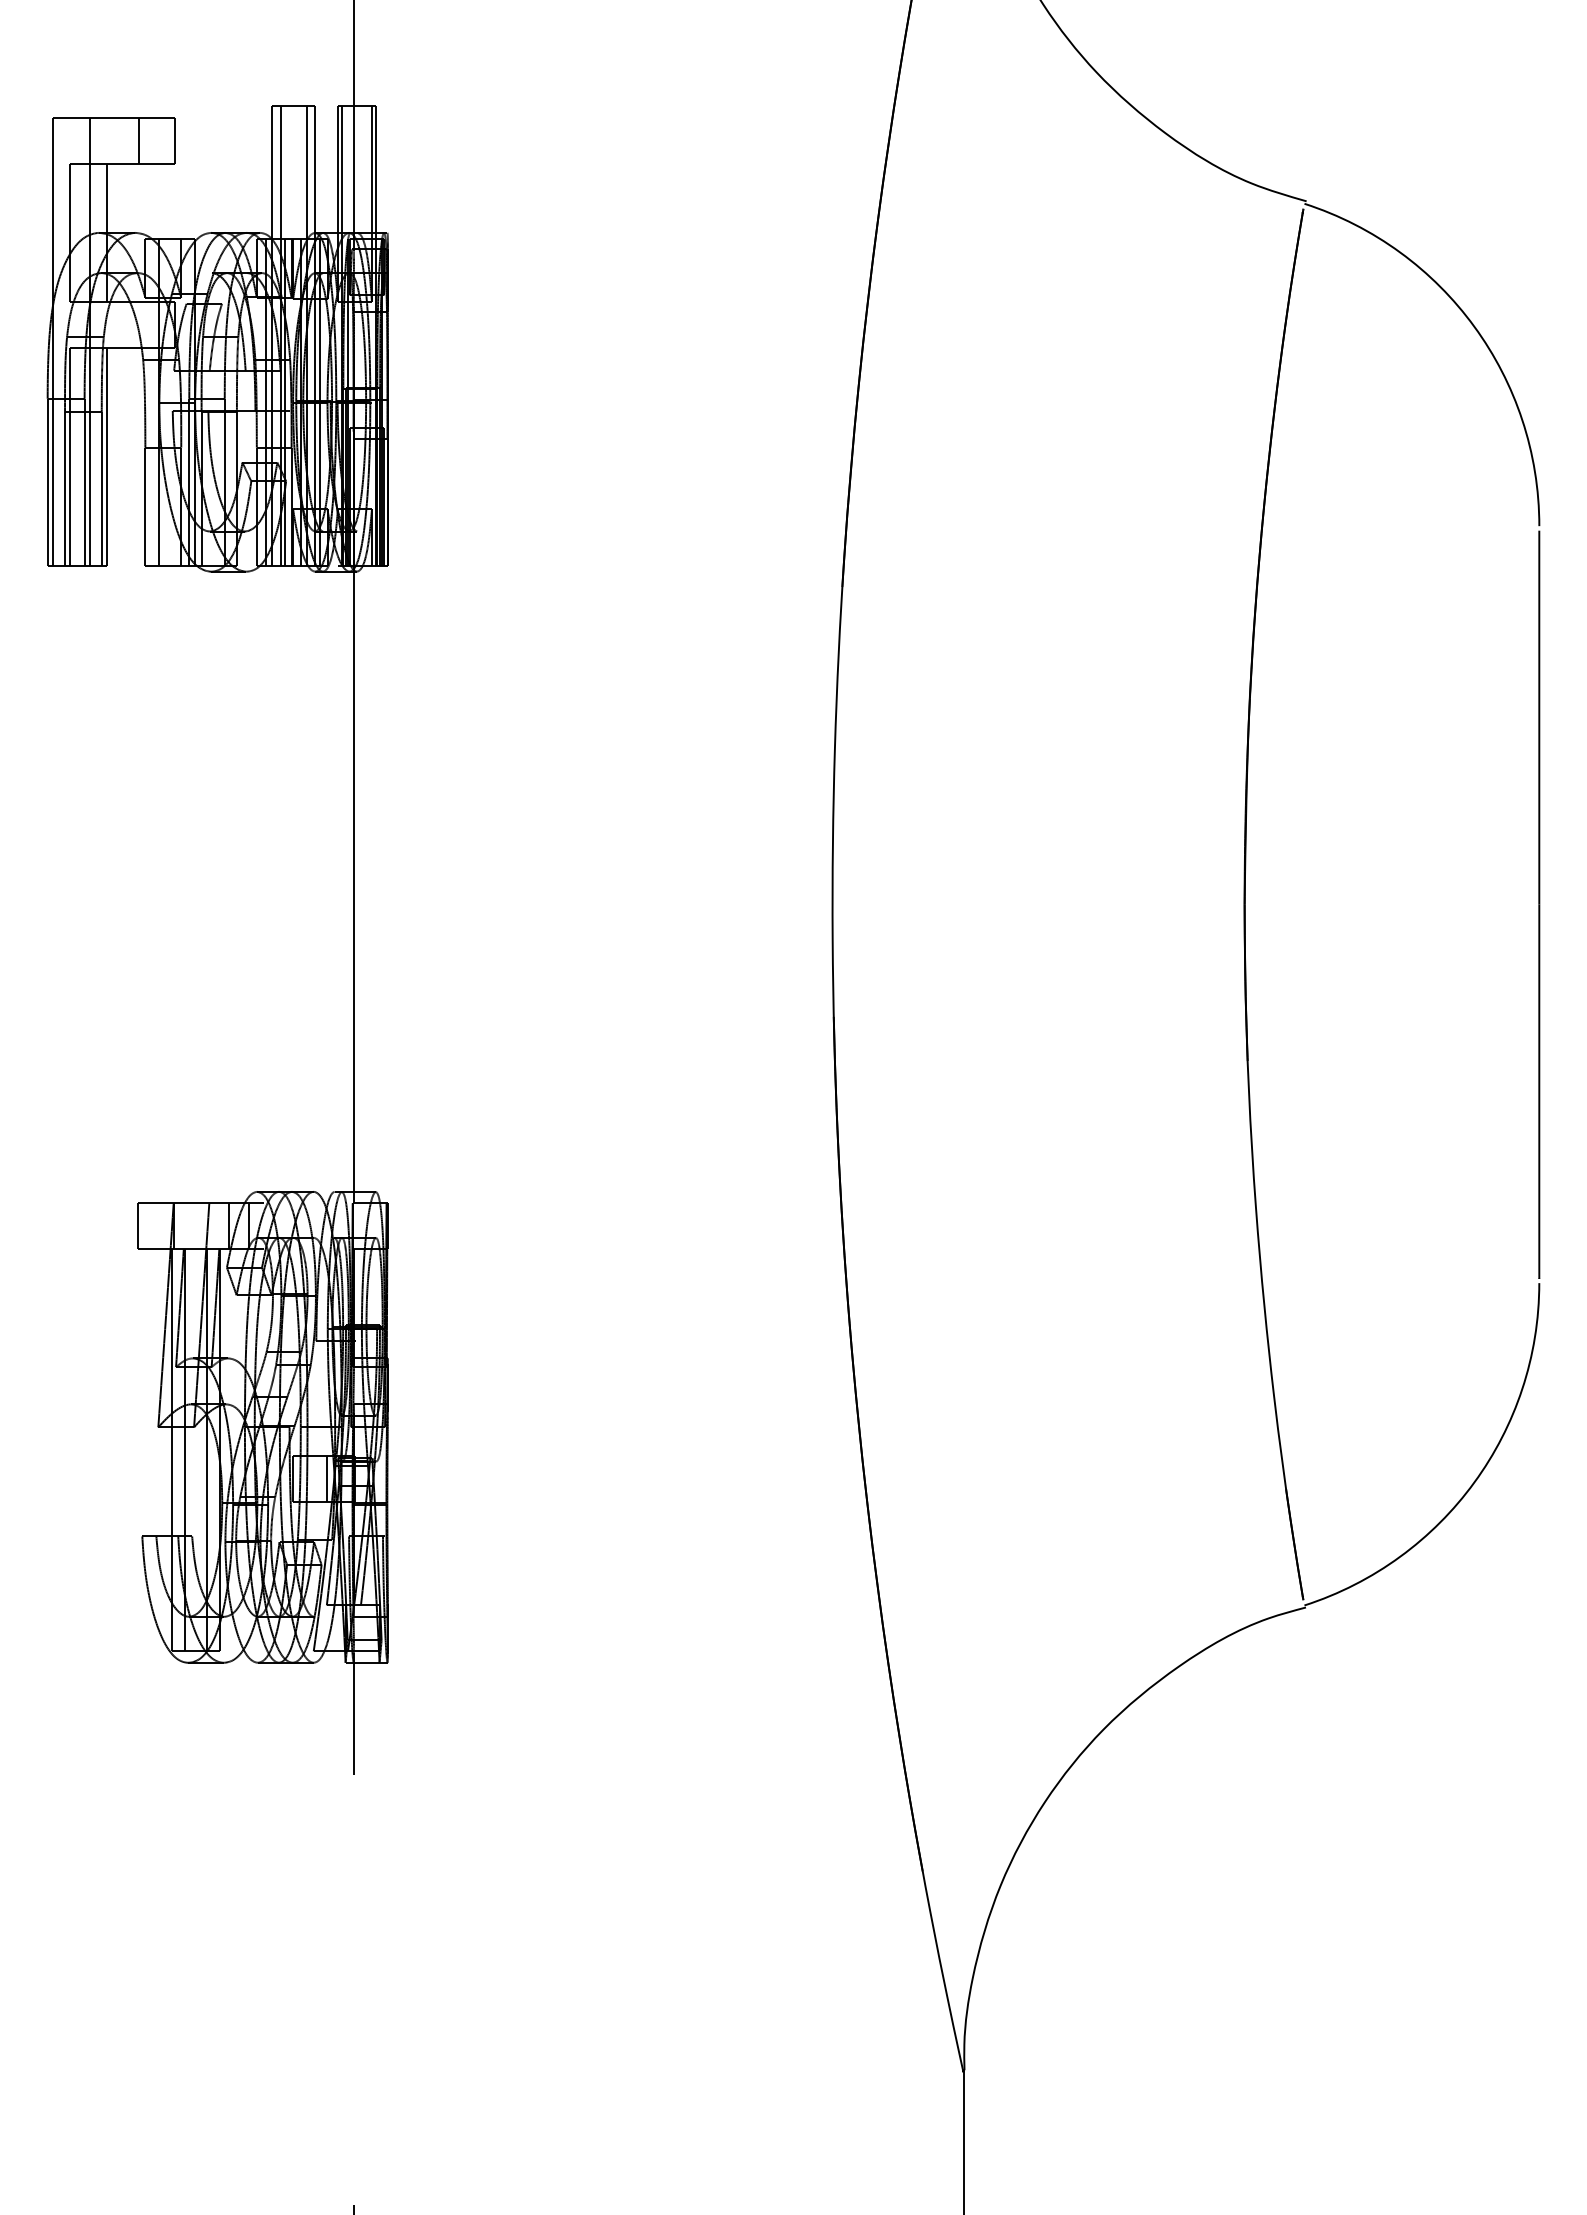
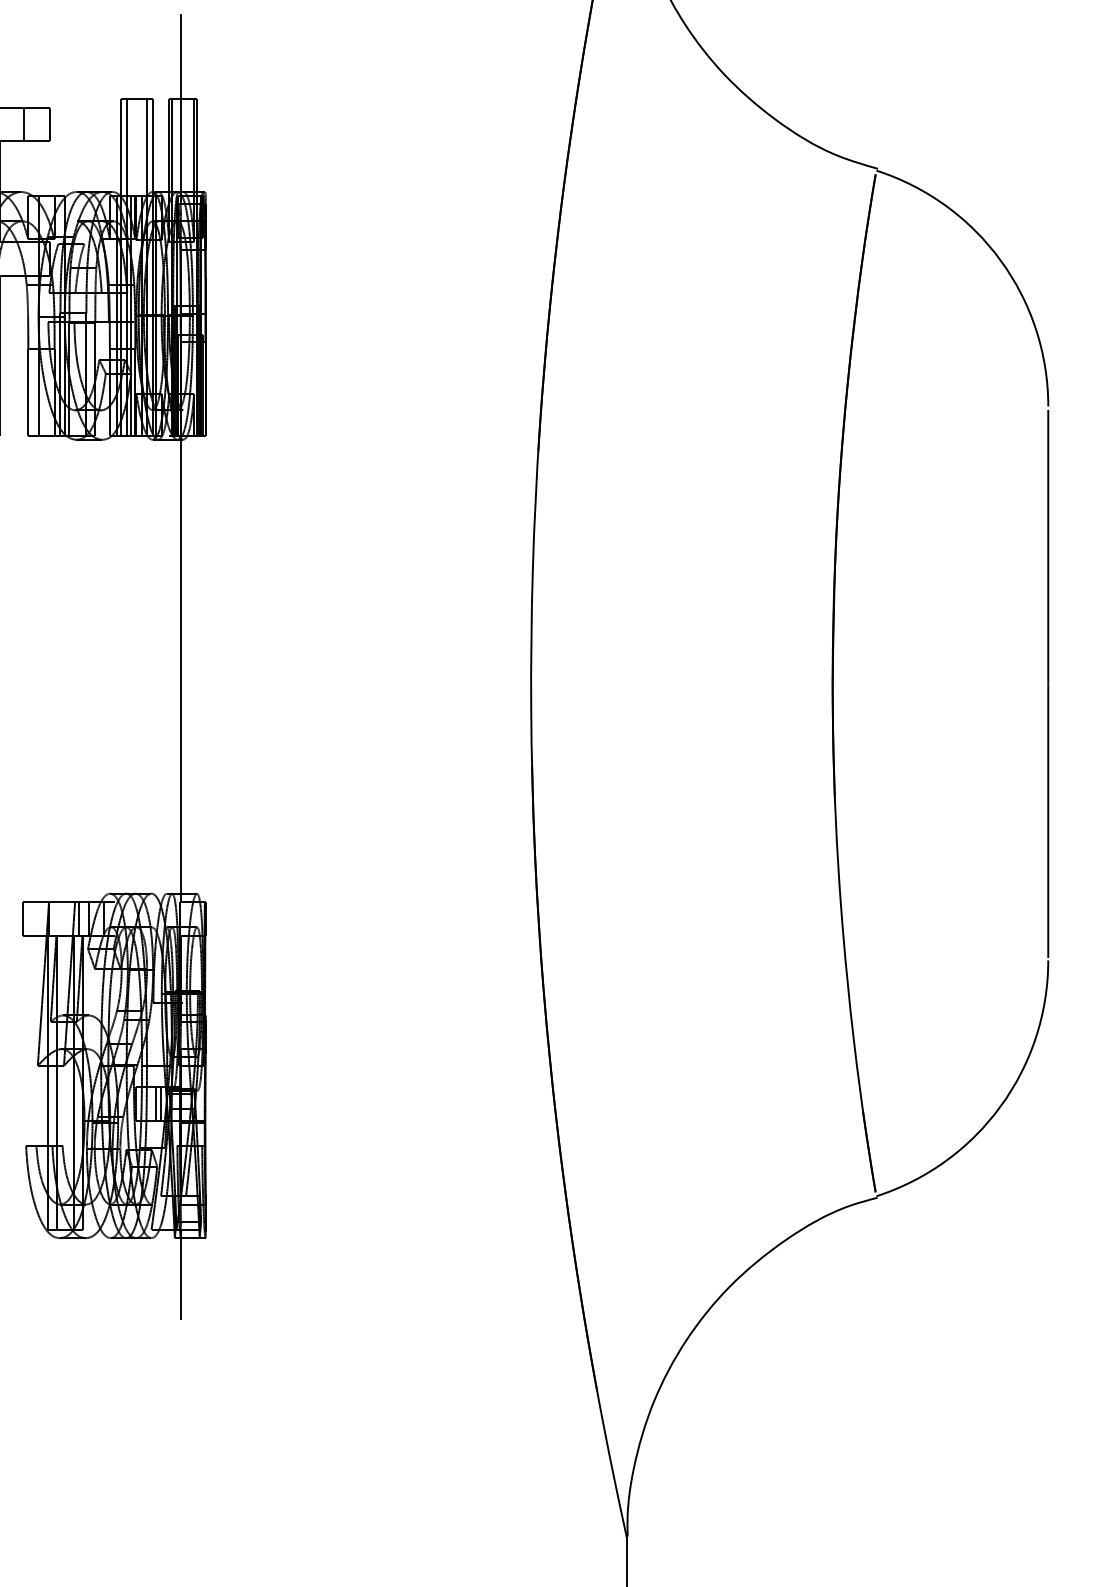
line: (214, 1226) -> (78, 918), added
line: (320, 1478) -> (156, 1103), added

